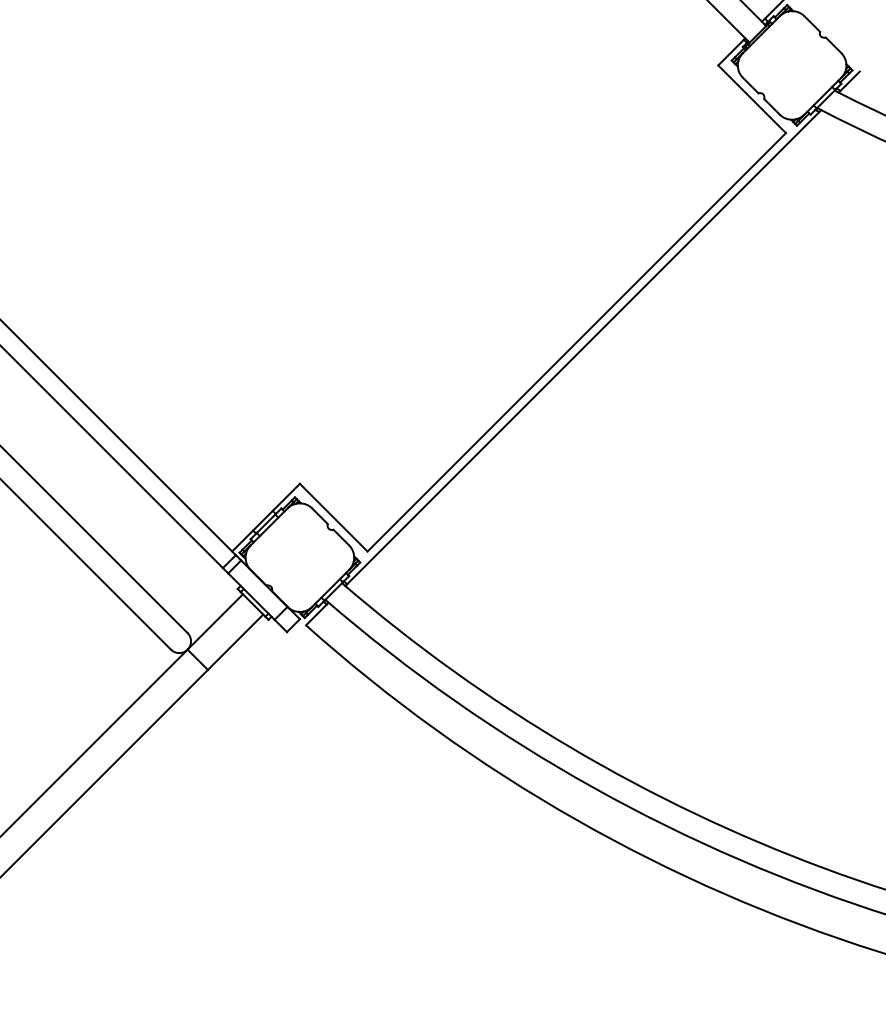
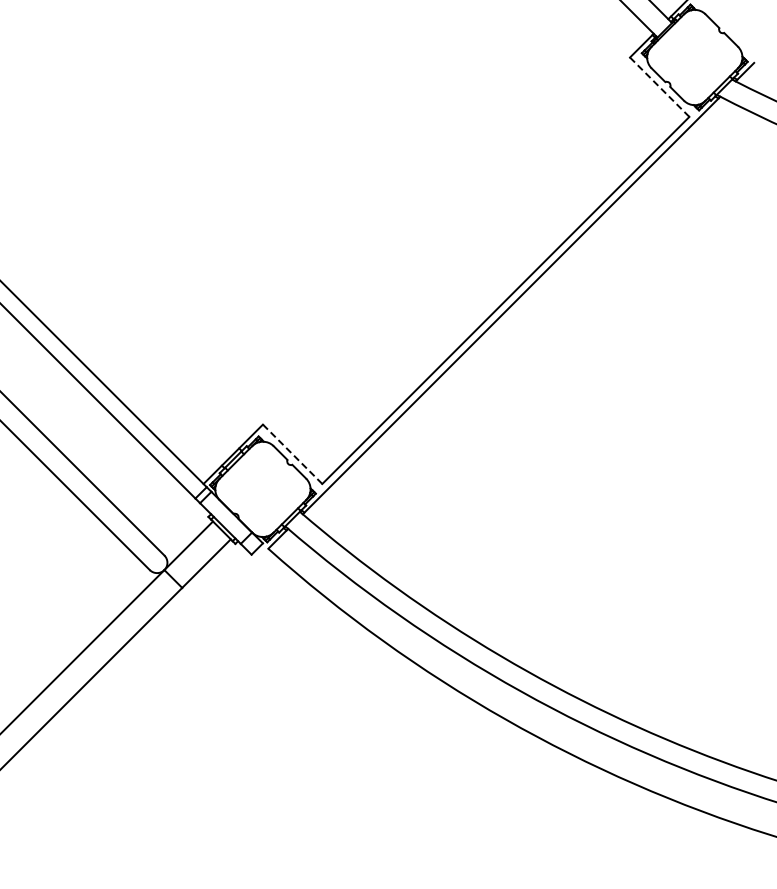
line: (751, 99) -> (659, 87), solid -> dashed
line: (333, 517) -> (292, 454), solid -> dashed

